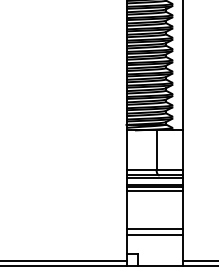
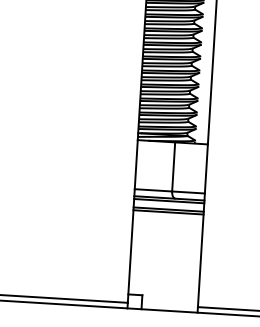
line: (154, 190) -> (168, 217), removed
line: (154, 228) -> (165, 264), removed
line: (154, 235) -> (164, 273), removed

